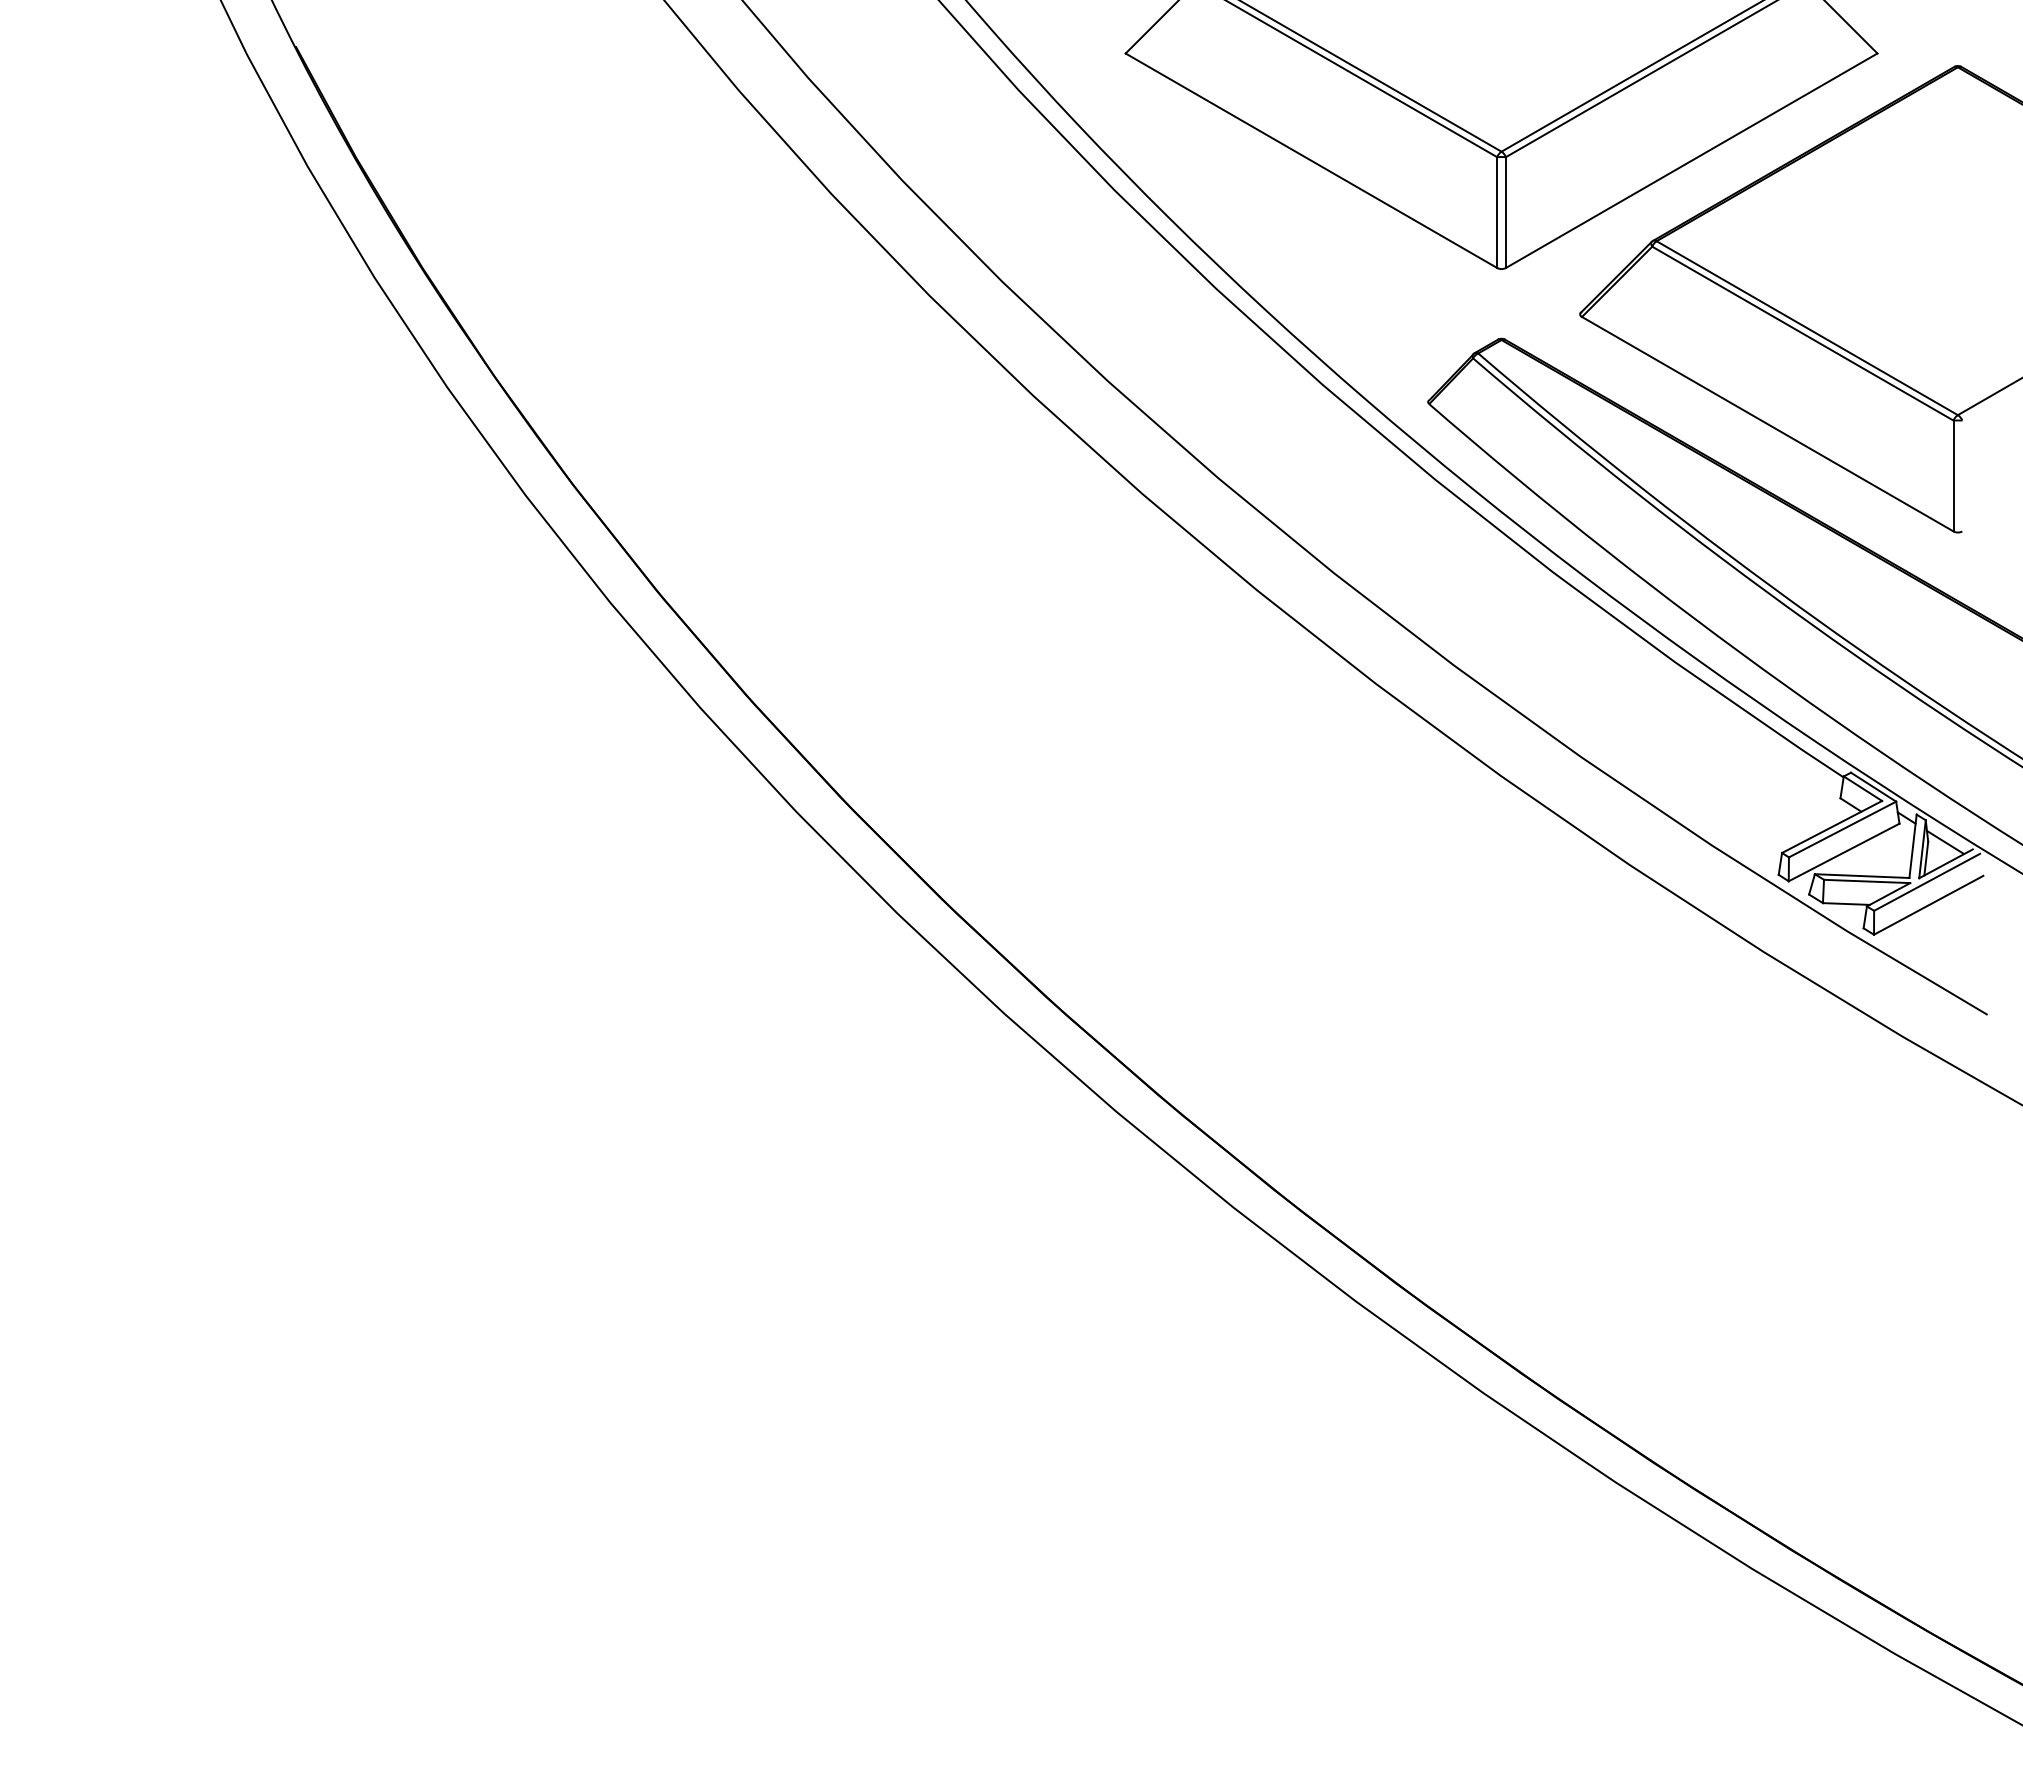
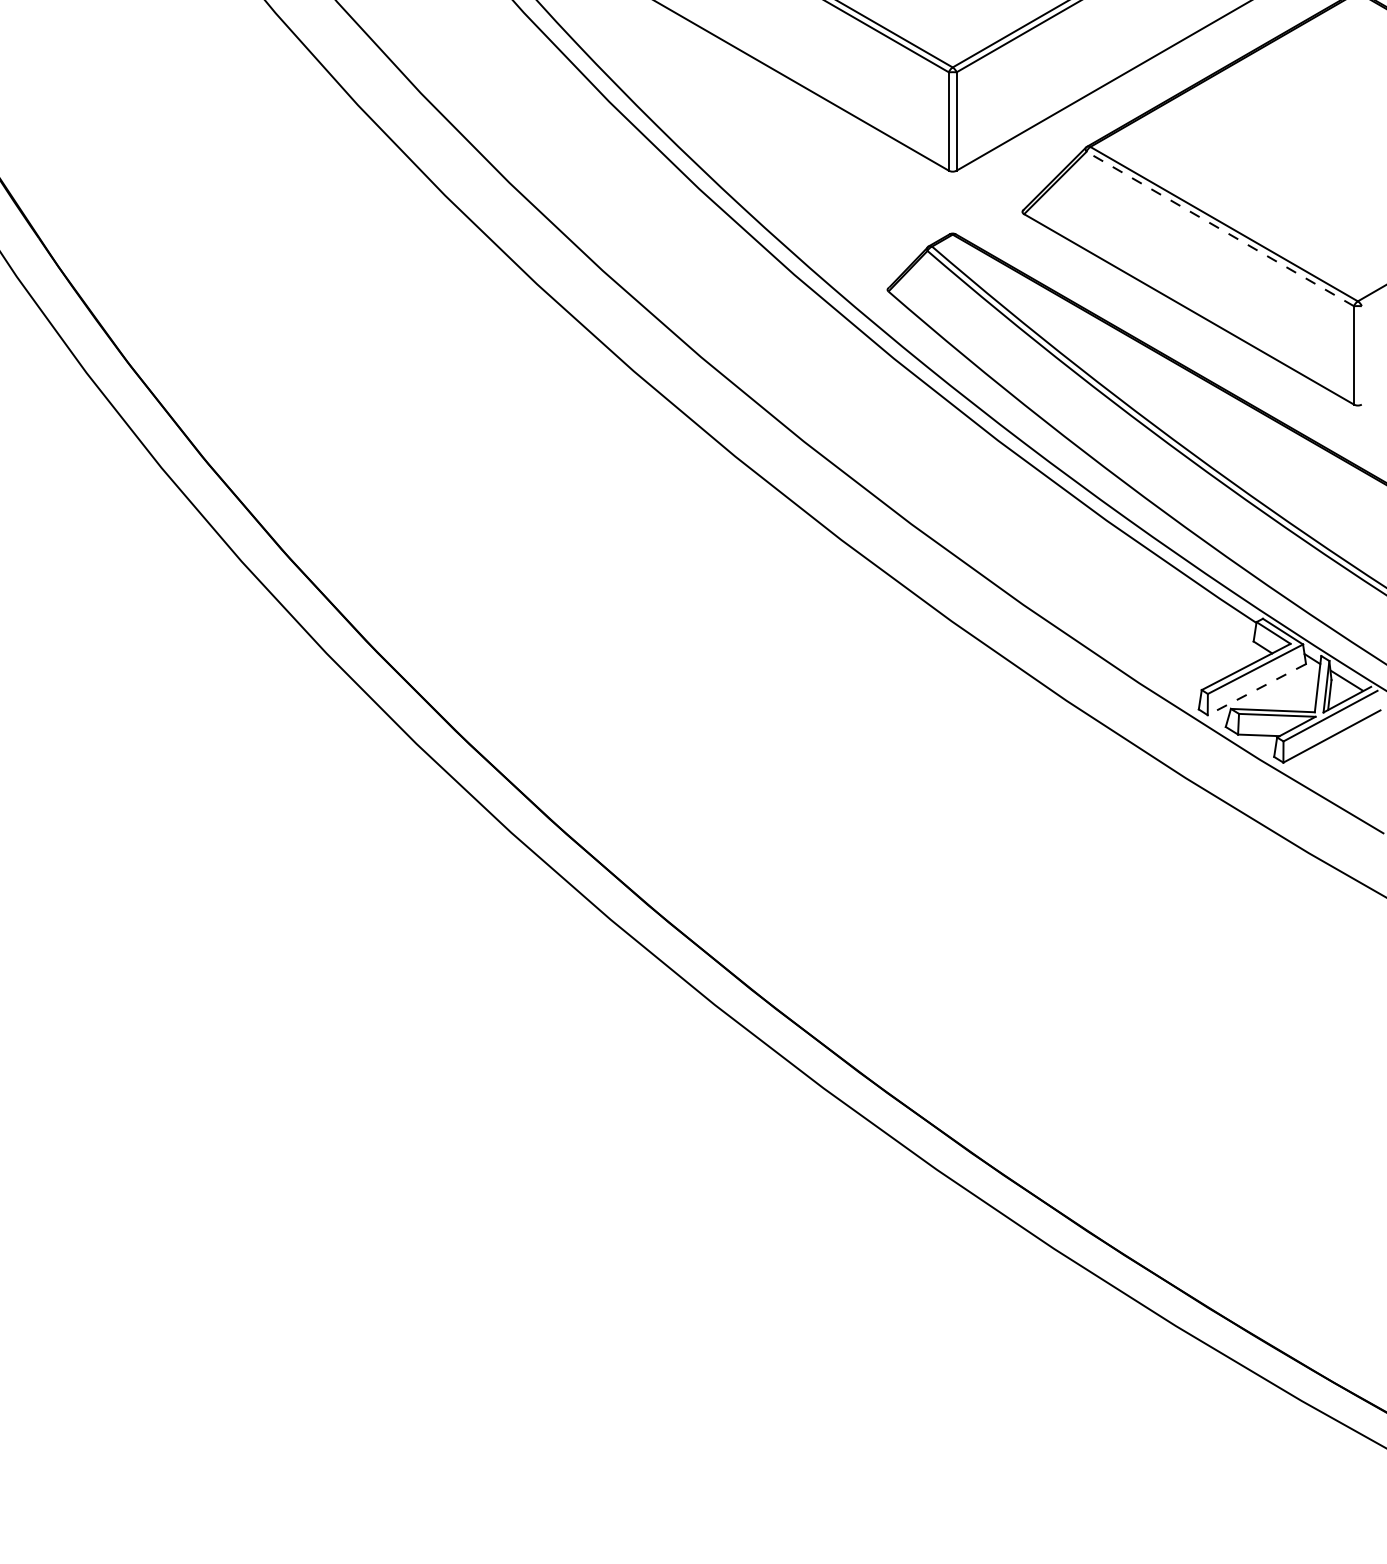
line: (1802, 333) -> (1219, 228), solid -> dashed
line: (1843, 852) -> (1256, 689), solid -> dashed

